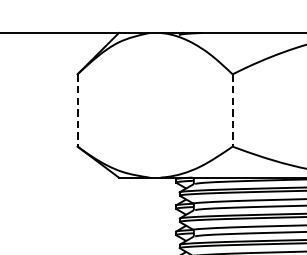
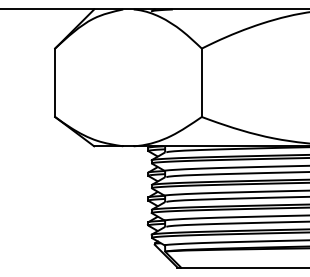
line: (78, 111) -> (55, 83), dashed -> solid
line: (232, 111) -> (201, 83), dashed -> solid

